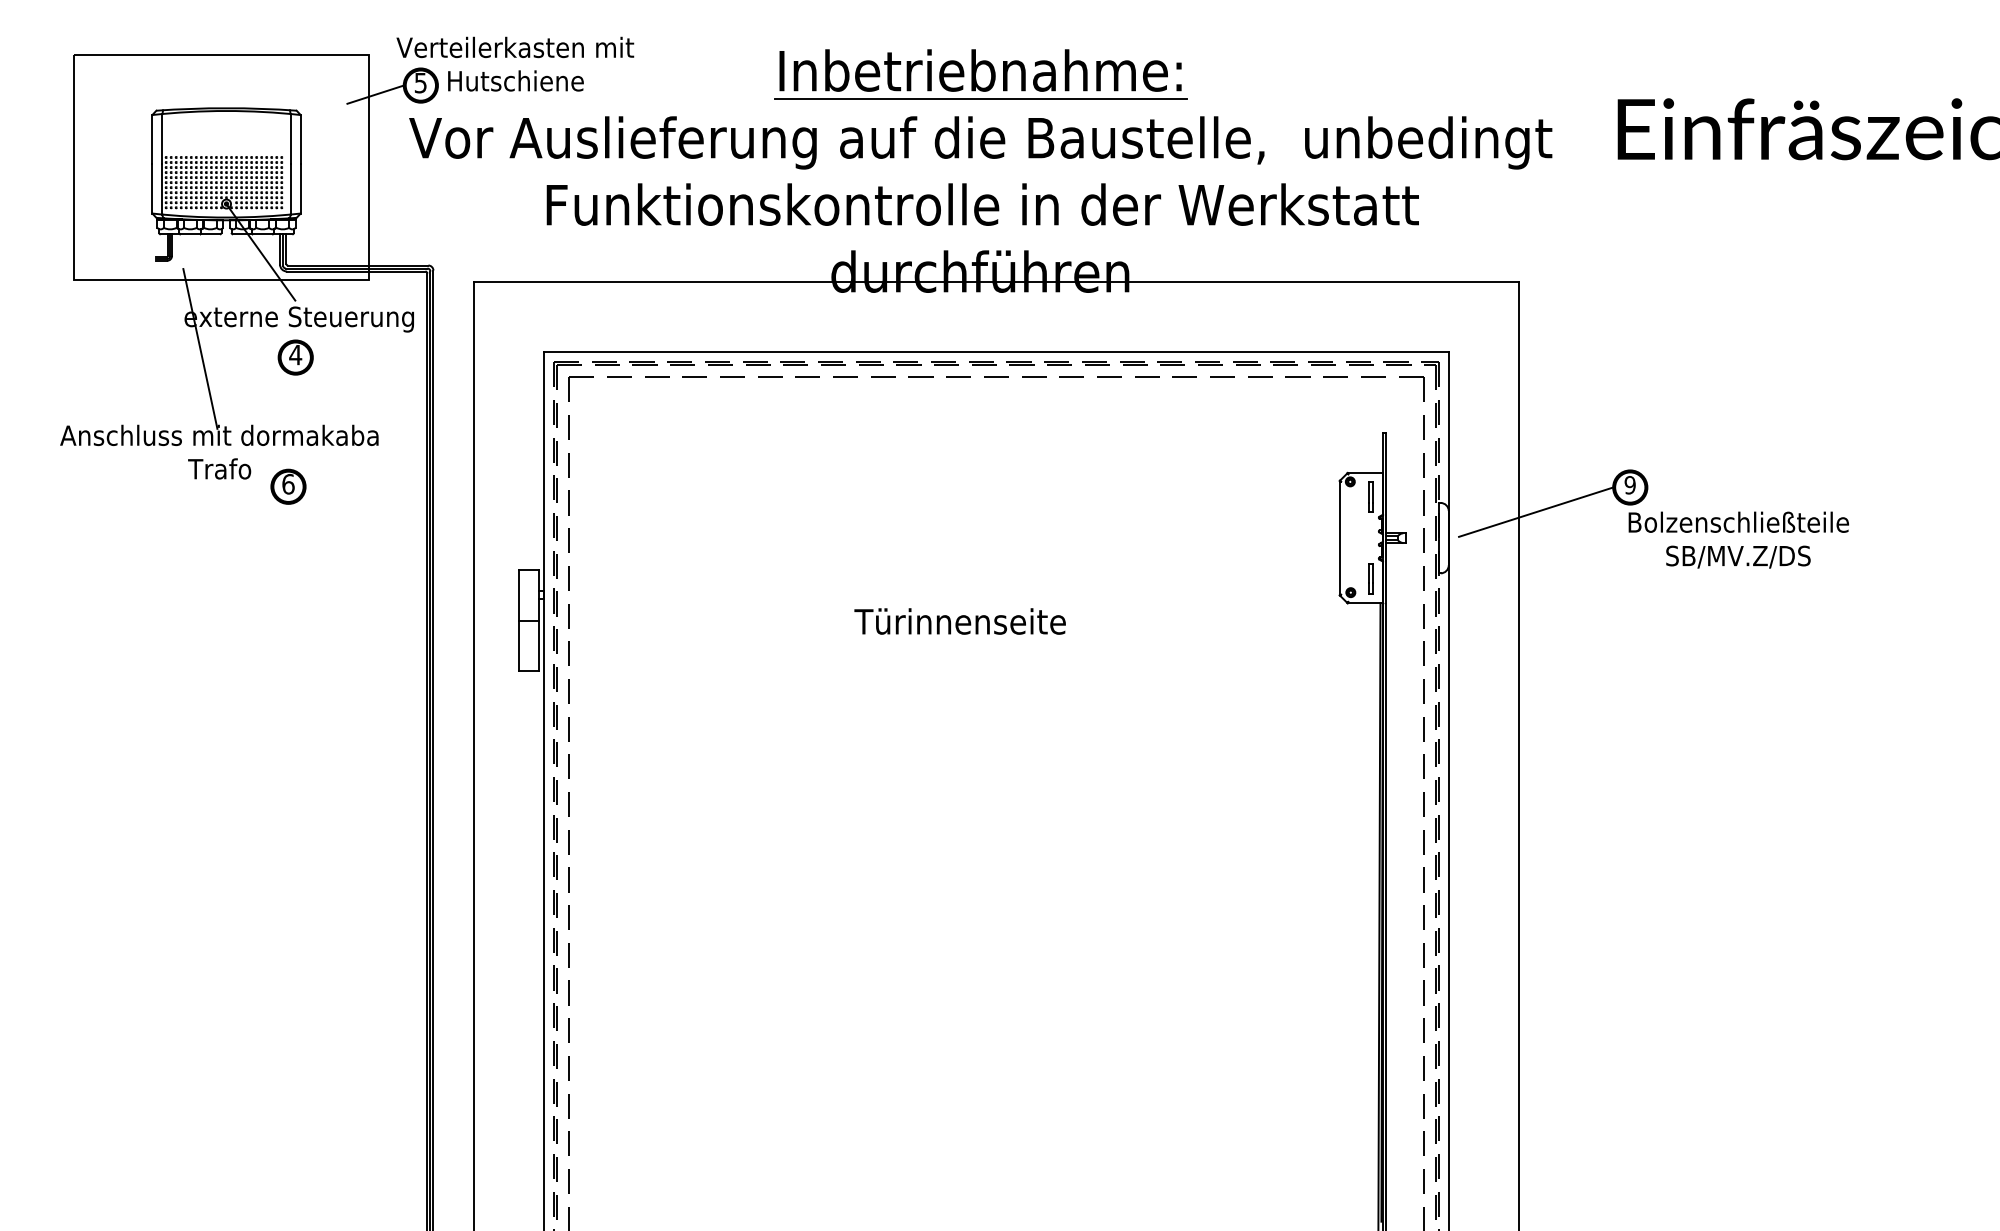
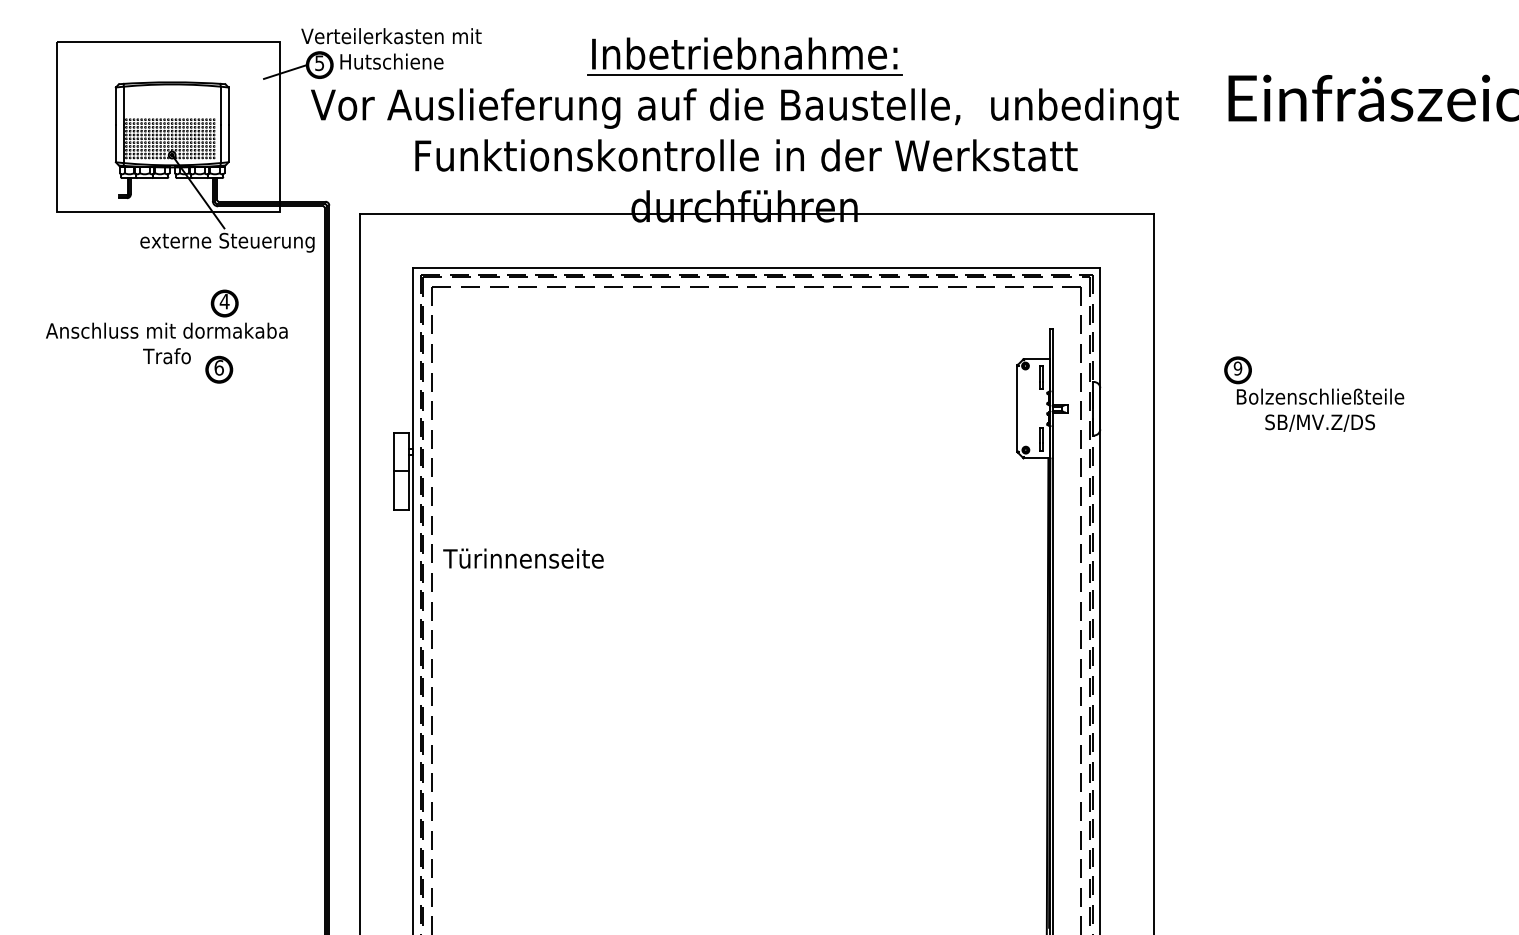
line: (200, 348) -> (152, 264), removed
part: (295, 357) -> (224, 303), moved
line: (1536, 511) -> (1166, 388), removed
text: (959, 621) -> (522, 558), moved

